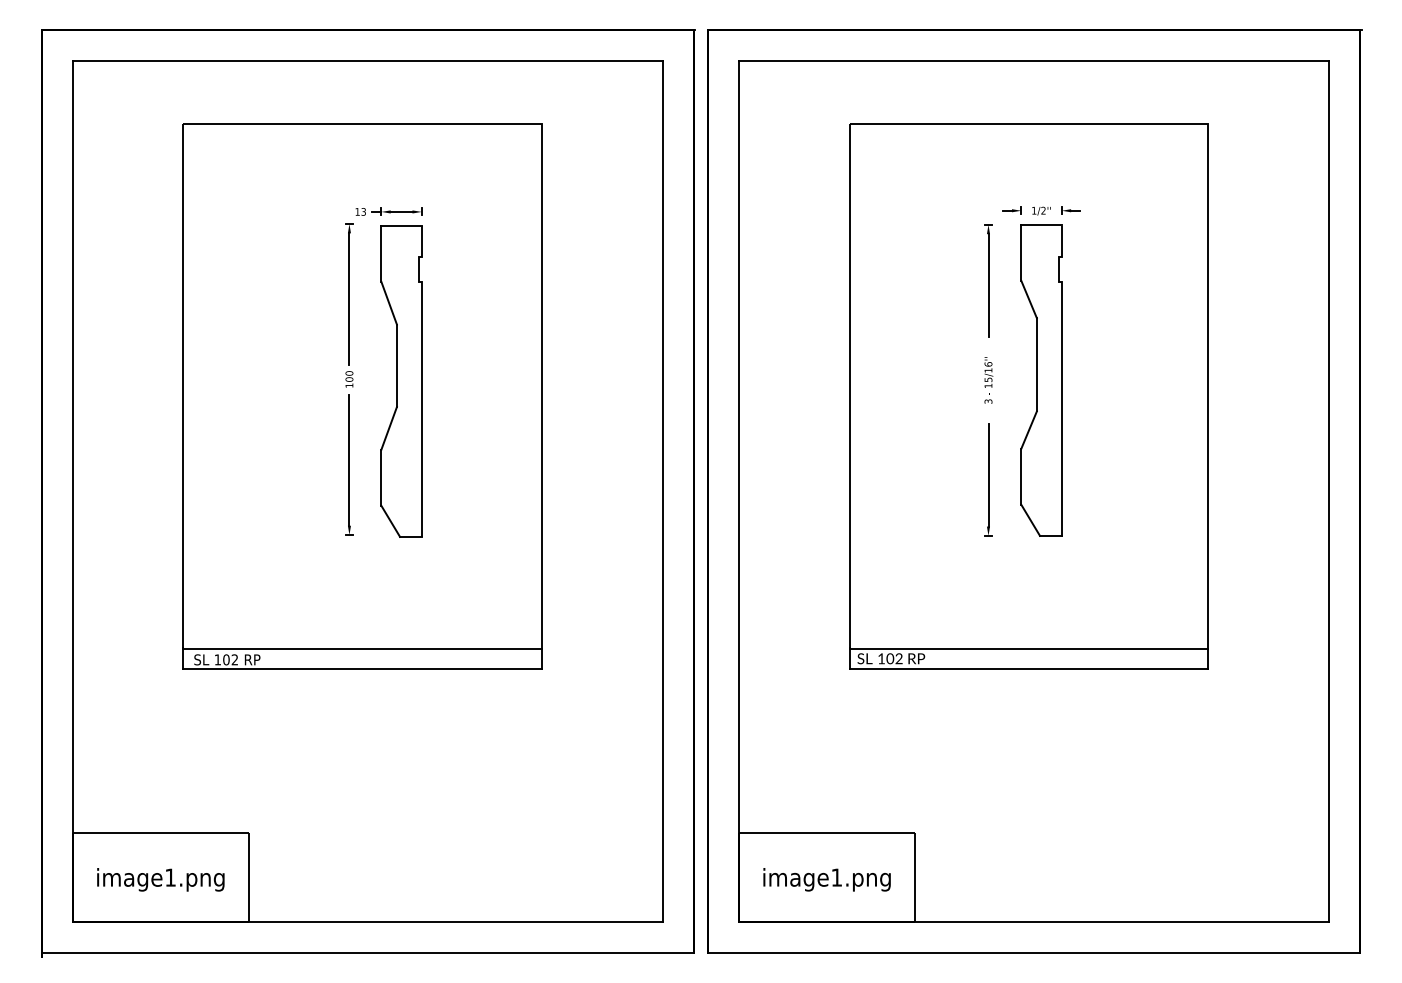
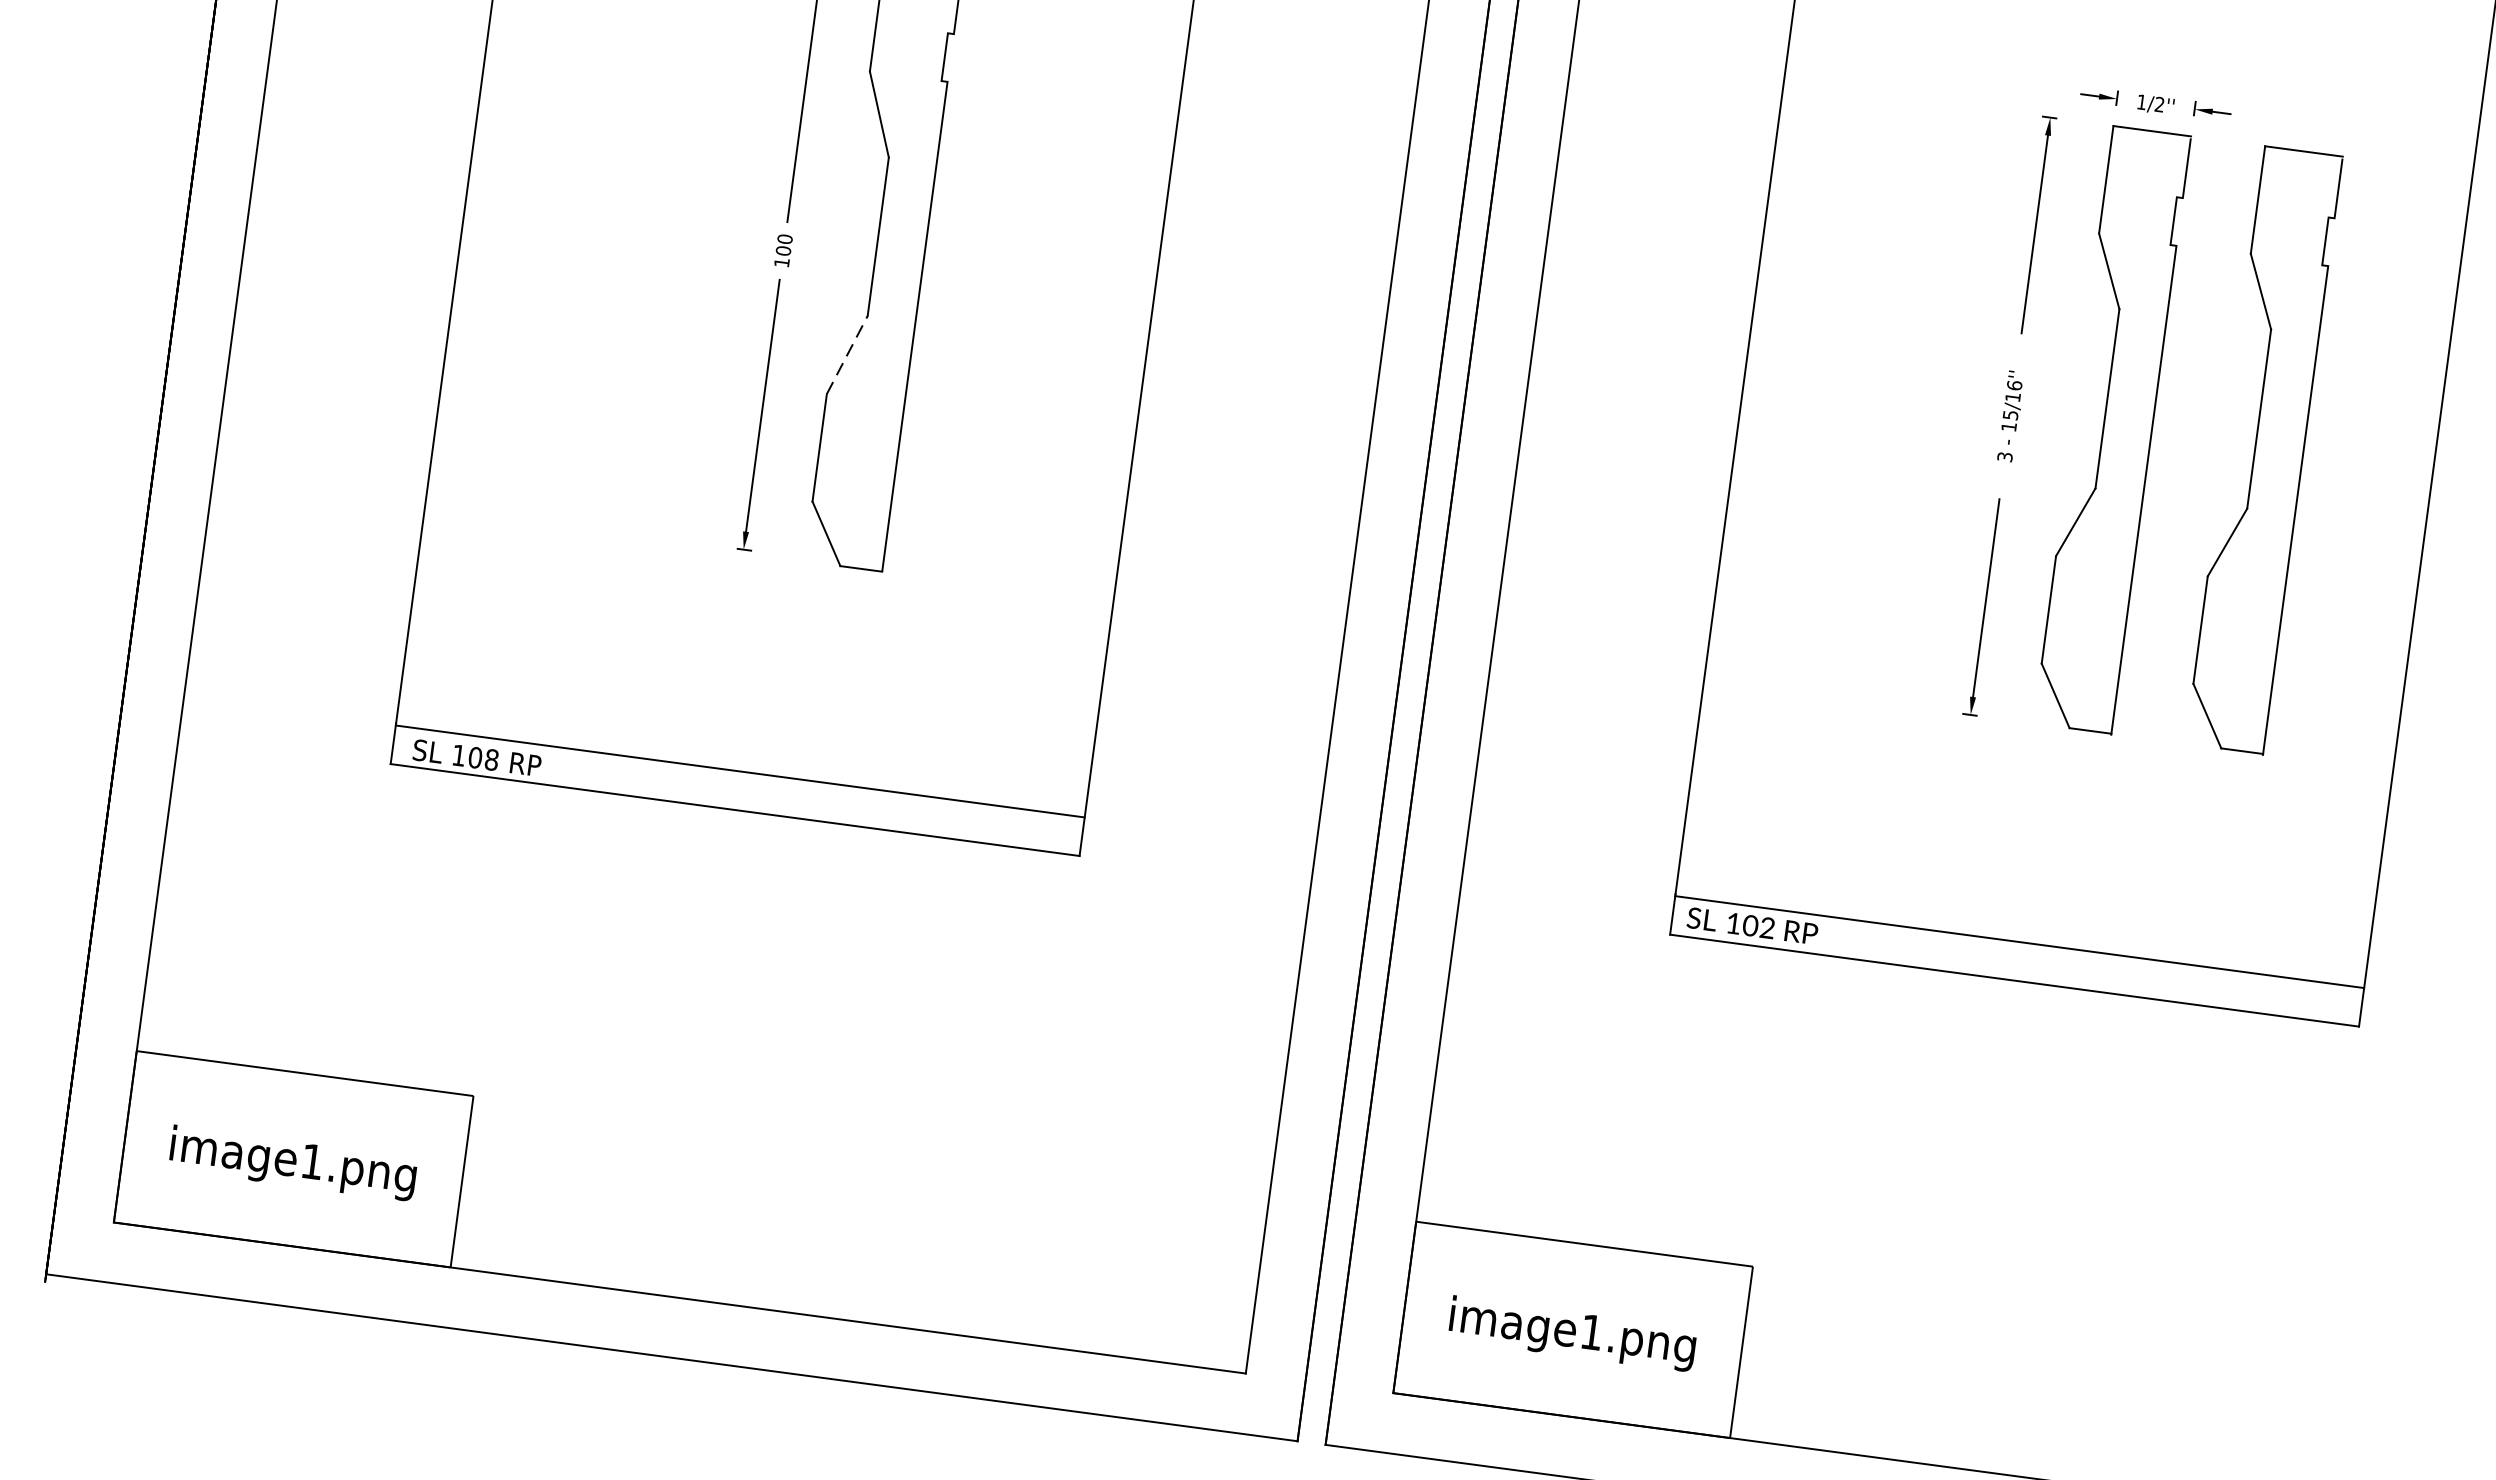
part: (1120, 380) -> (2264, 450), added
line: (389, 428) -> (847, 355), solid -> dashed
text: (234, 659) -> (491, 759), 102 -> 108

